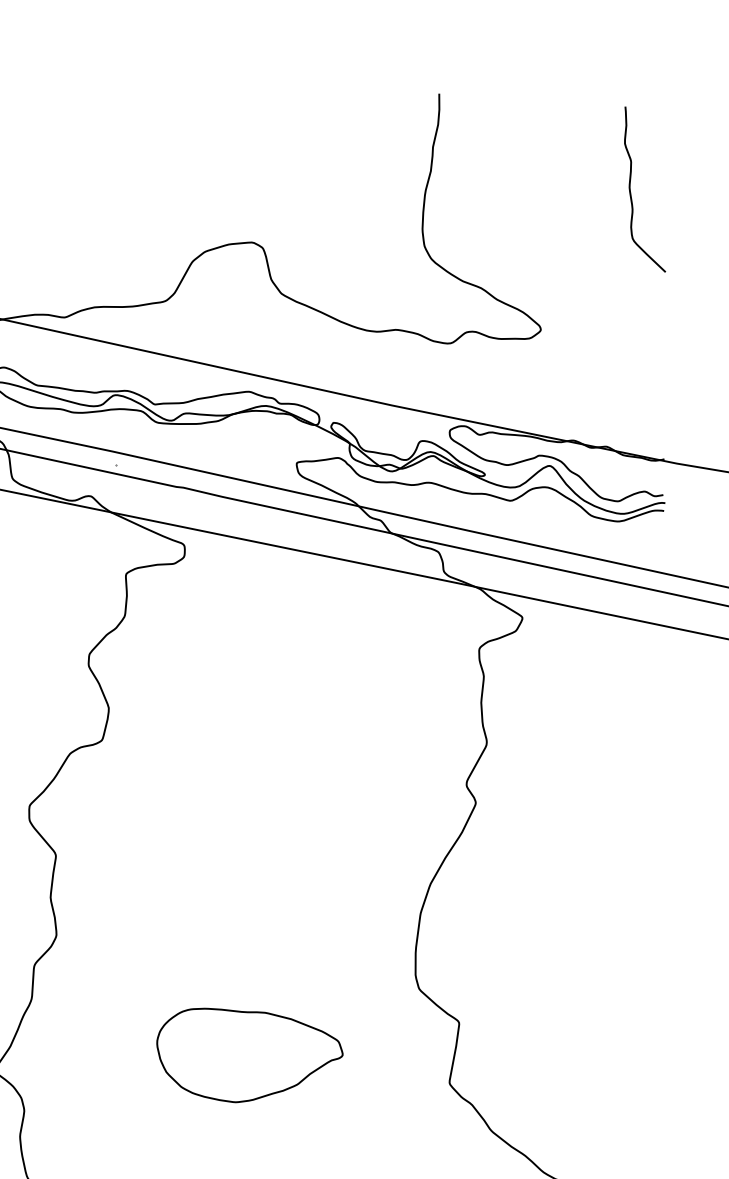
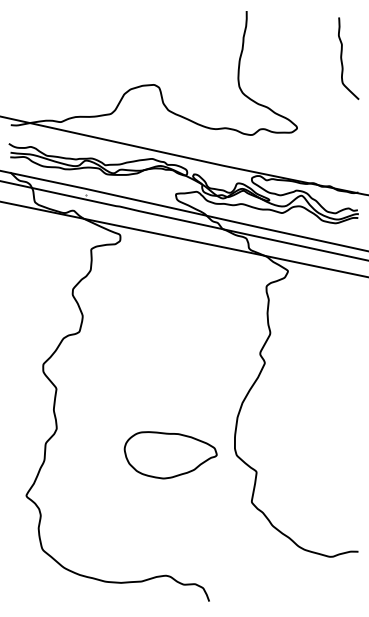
part: (249, 1055) -> (170, 455), moved

